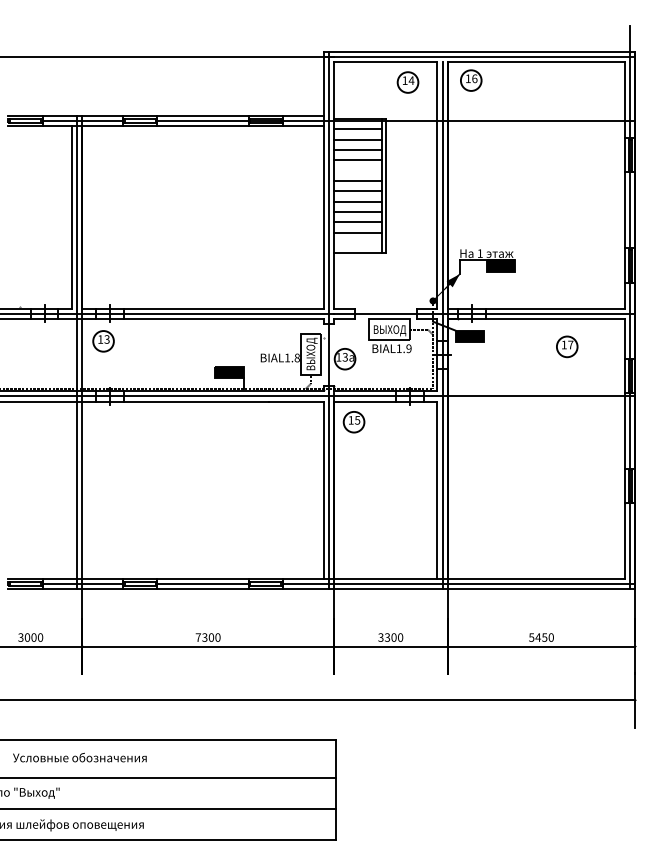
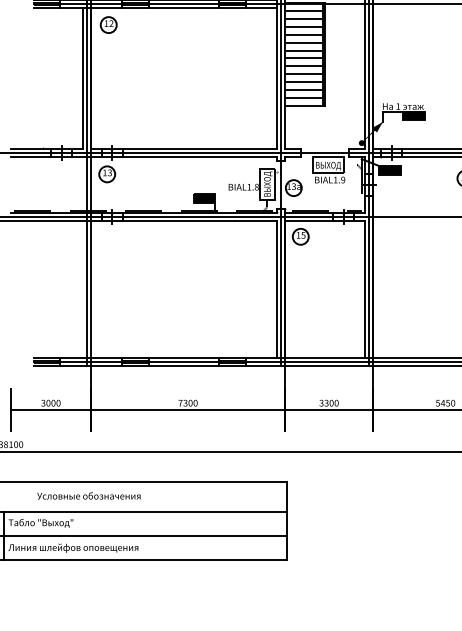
part: (105, 148) -> (108, 25), added
line: (357, 170) -> (303, 42), added
line: (357, 243) -> (303, 98), added

